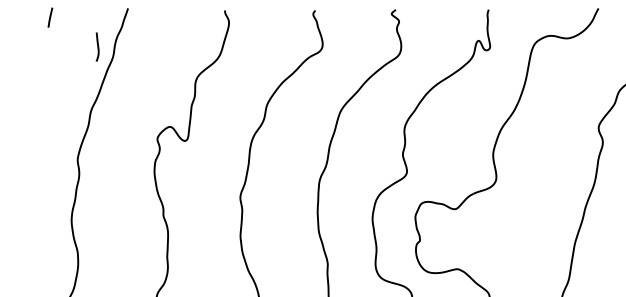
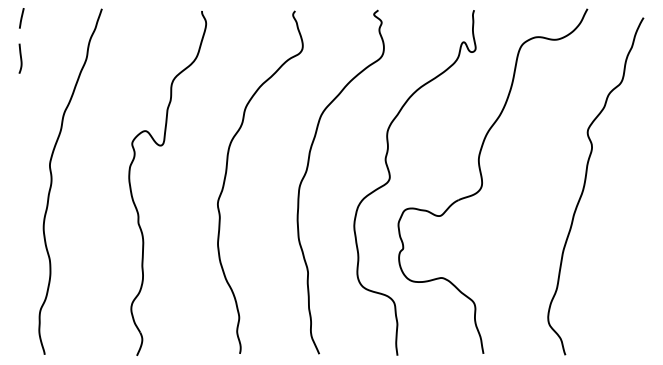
curve: (97, 46) -> (20, 58), moved

